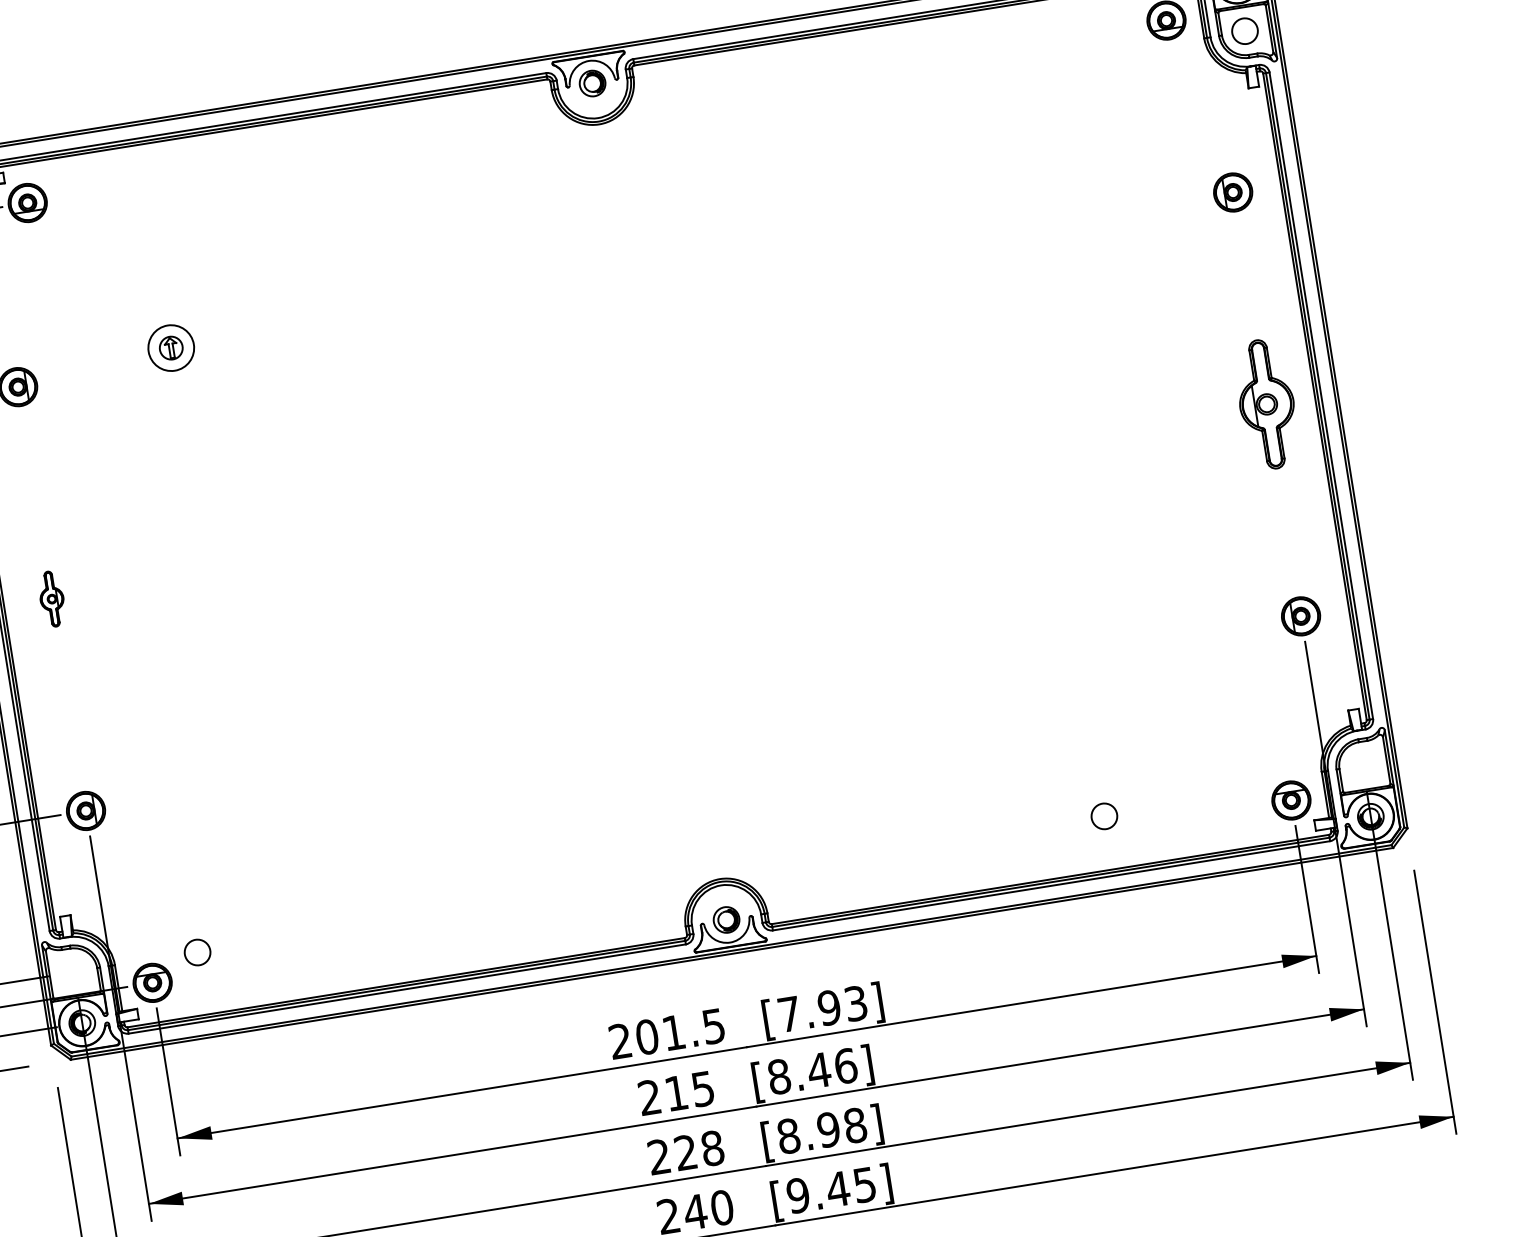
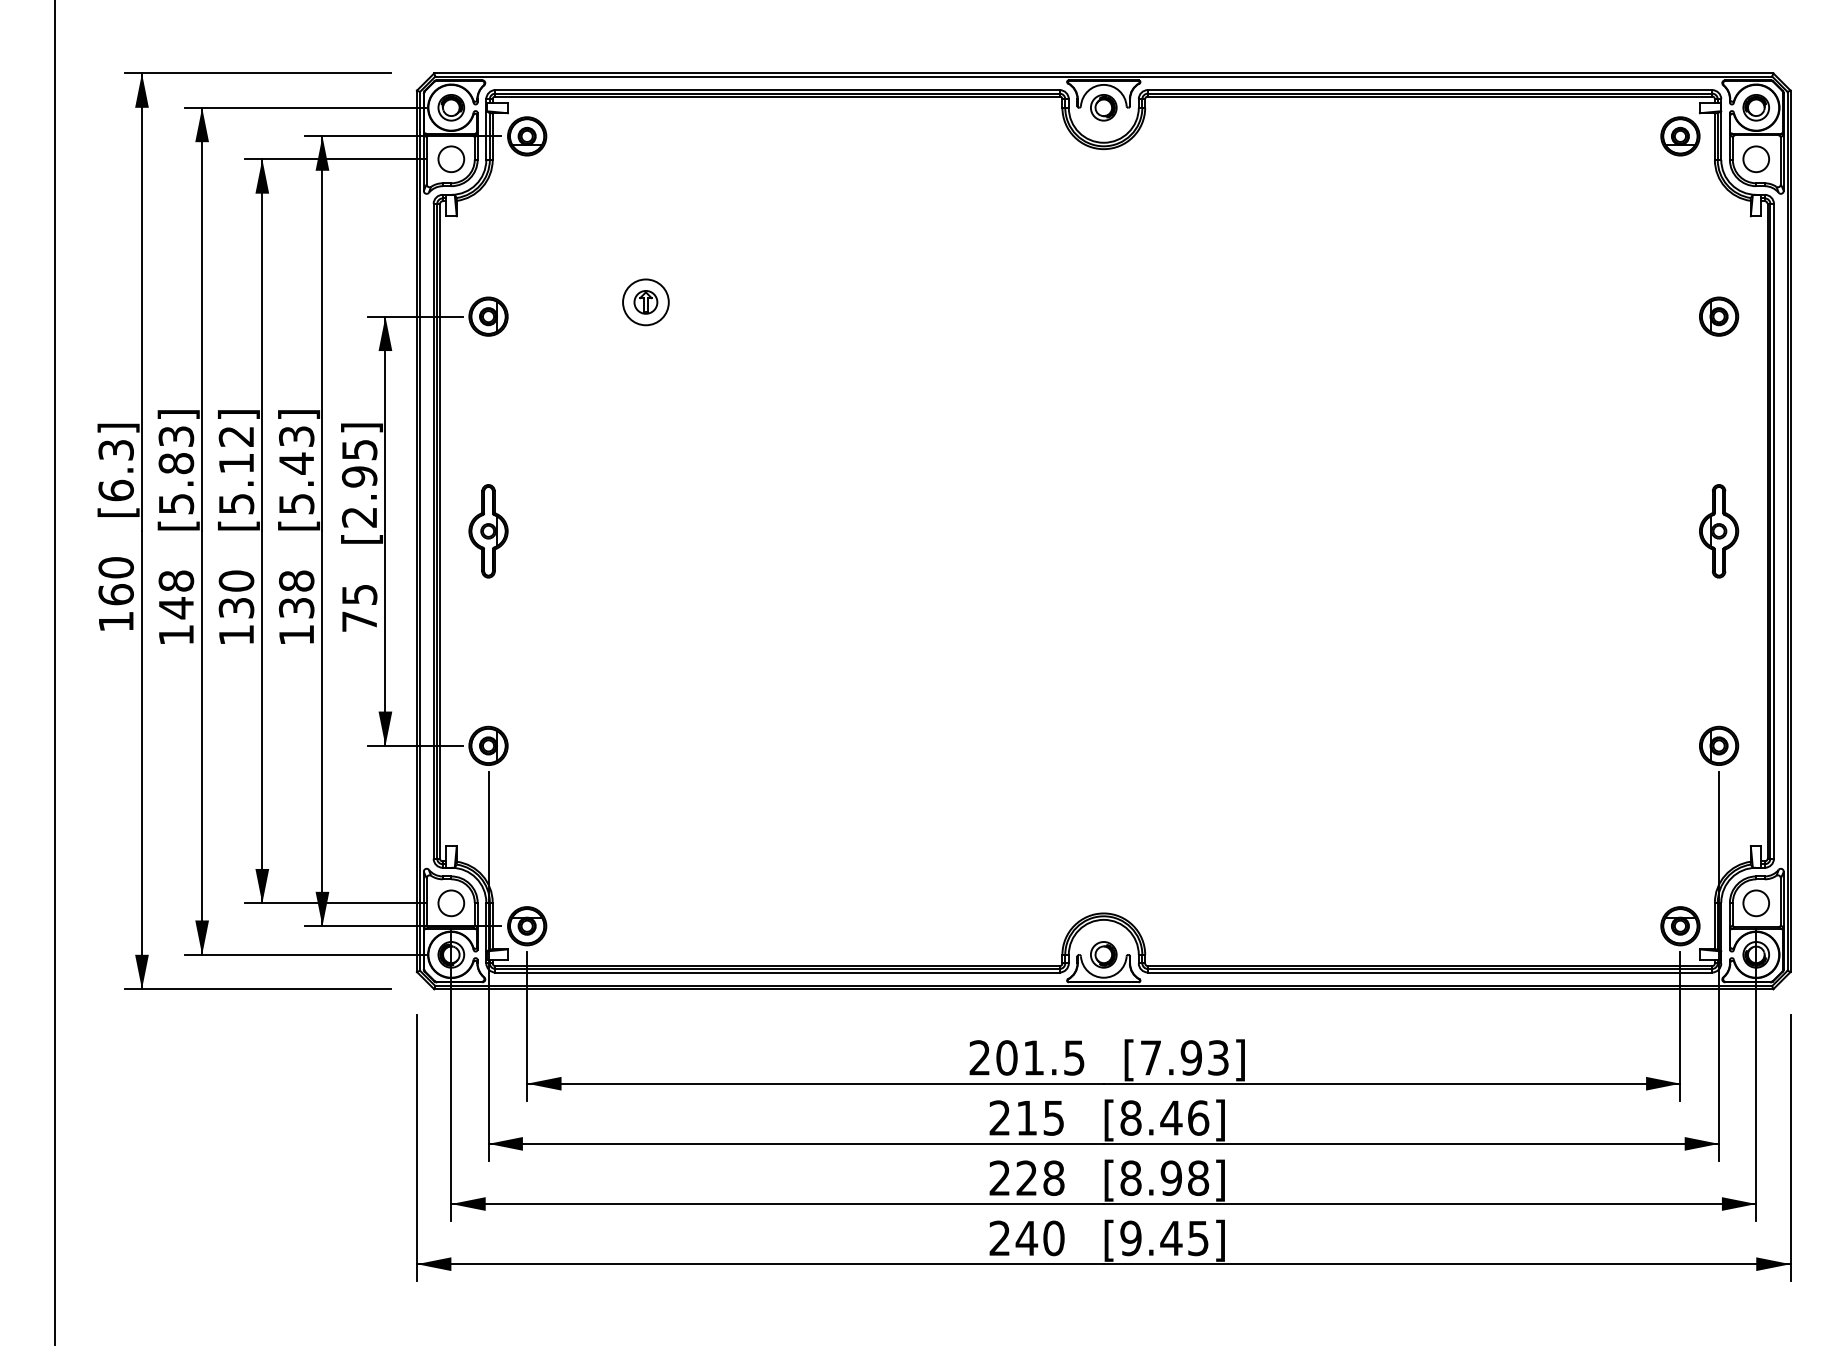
part: (1267, 404) -> (1719, 531), size x0.71
part: (52, 599) -> (488, 531), size x1.67
circle: (1103, 816) -> (1755, 903), moved
circle: (197, 952) -> (451, 903), moved

